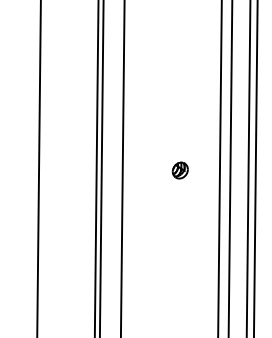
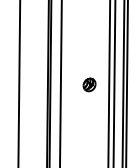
part: (180, 170) -> (89, 84), size x1.6

